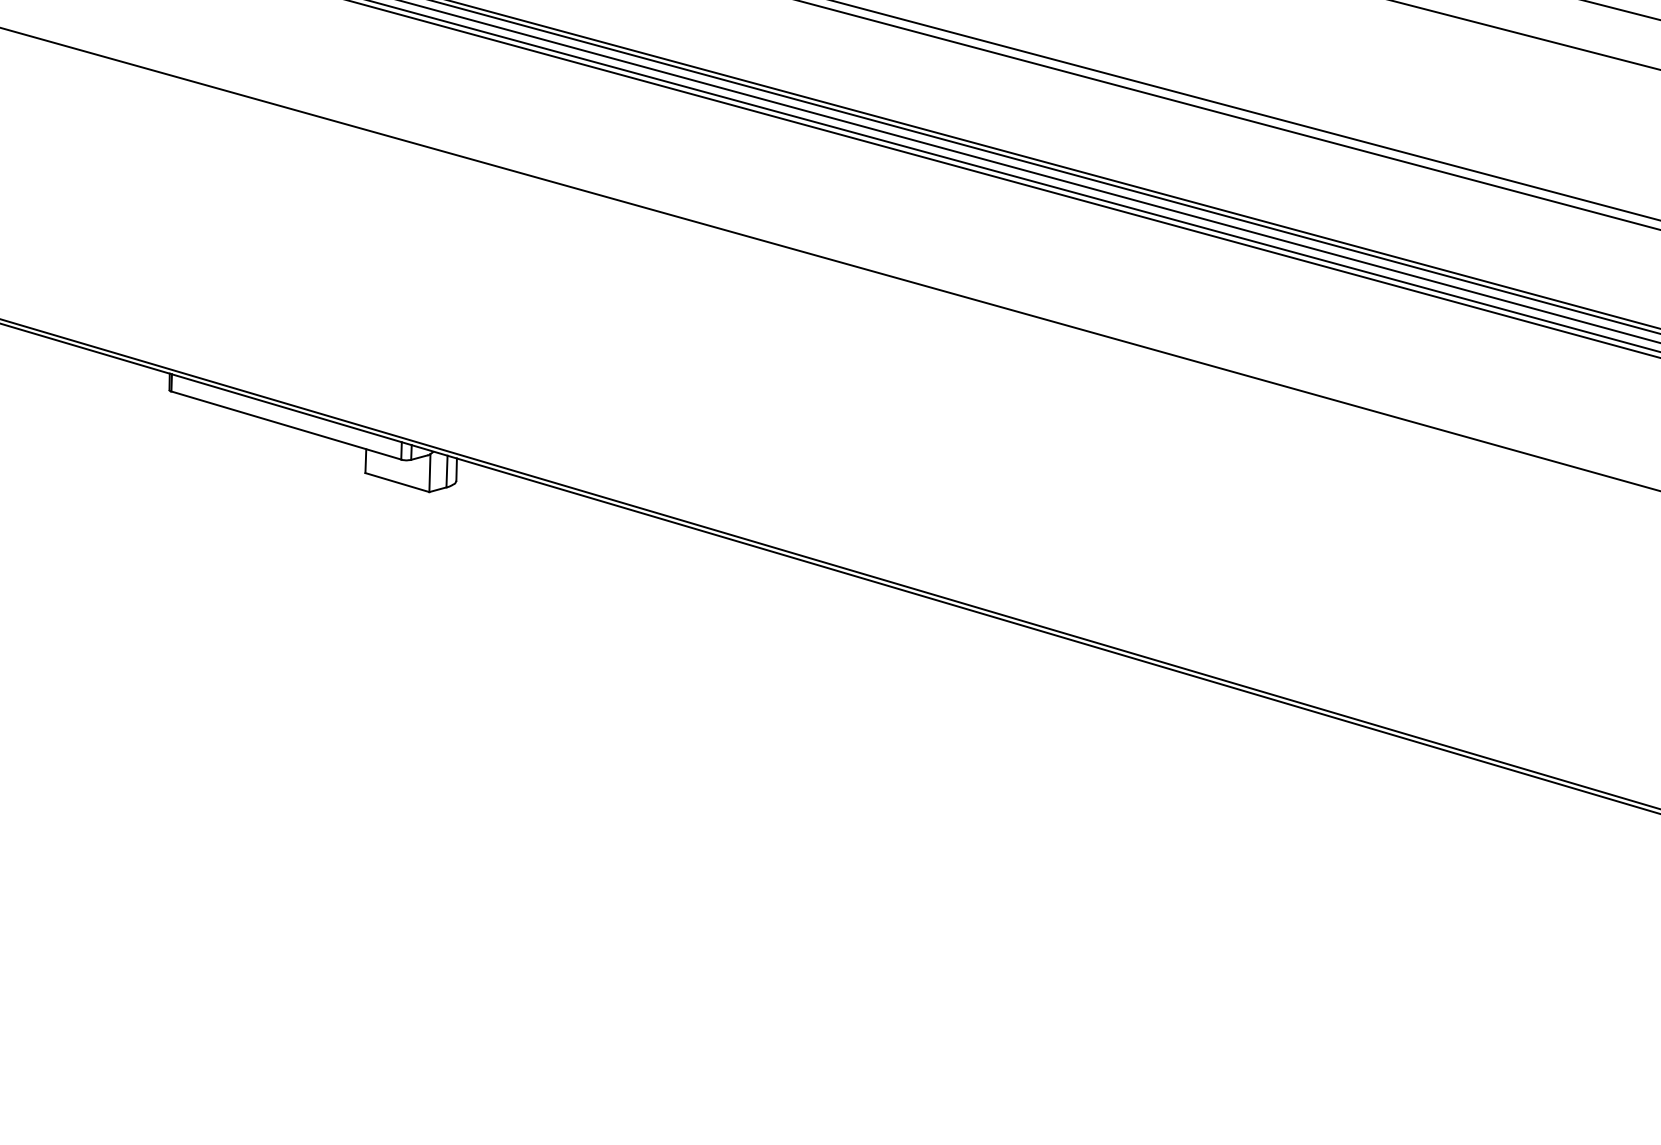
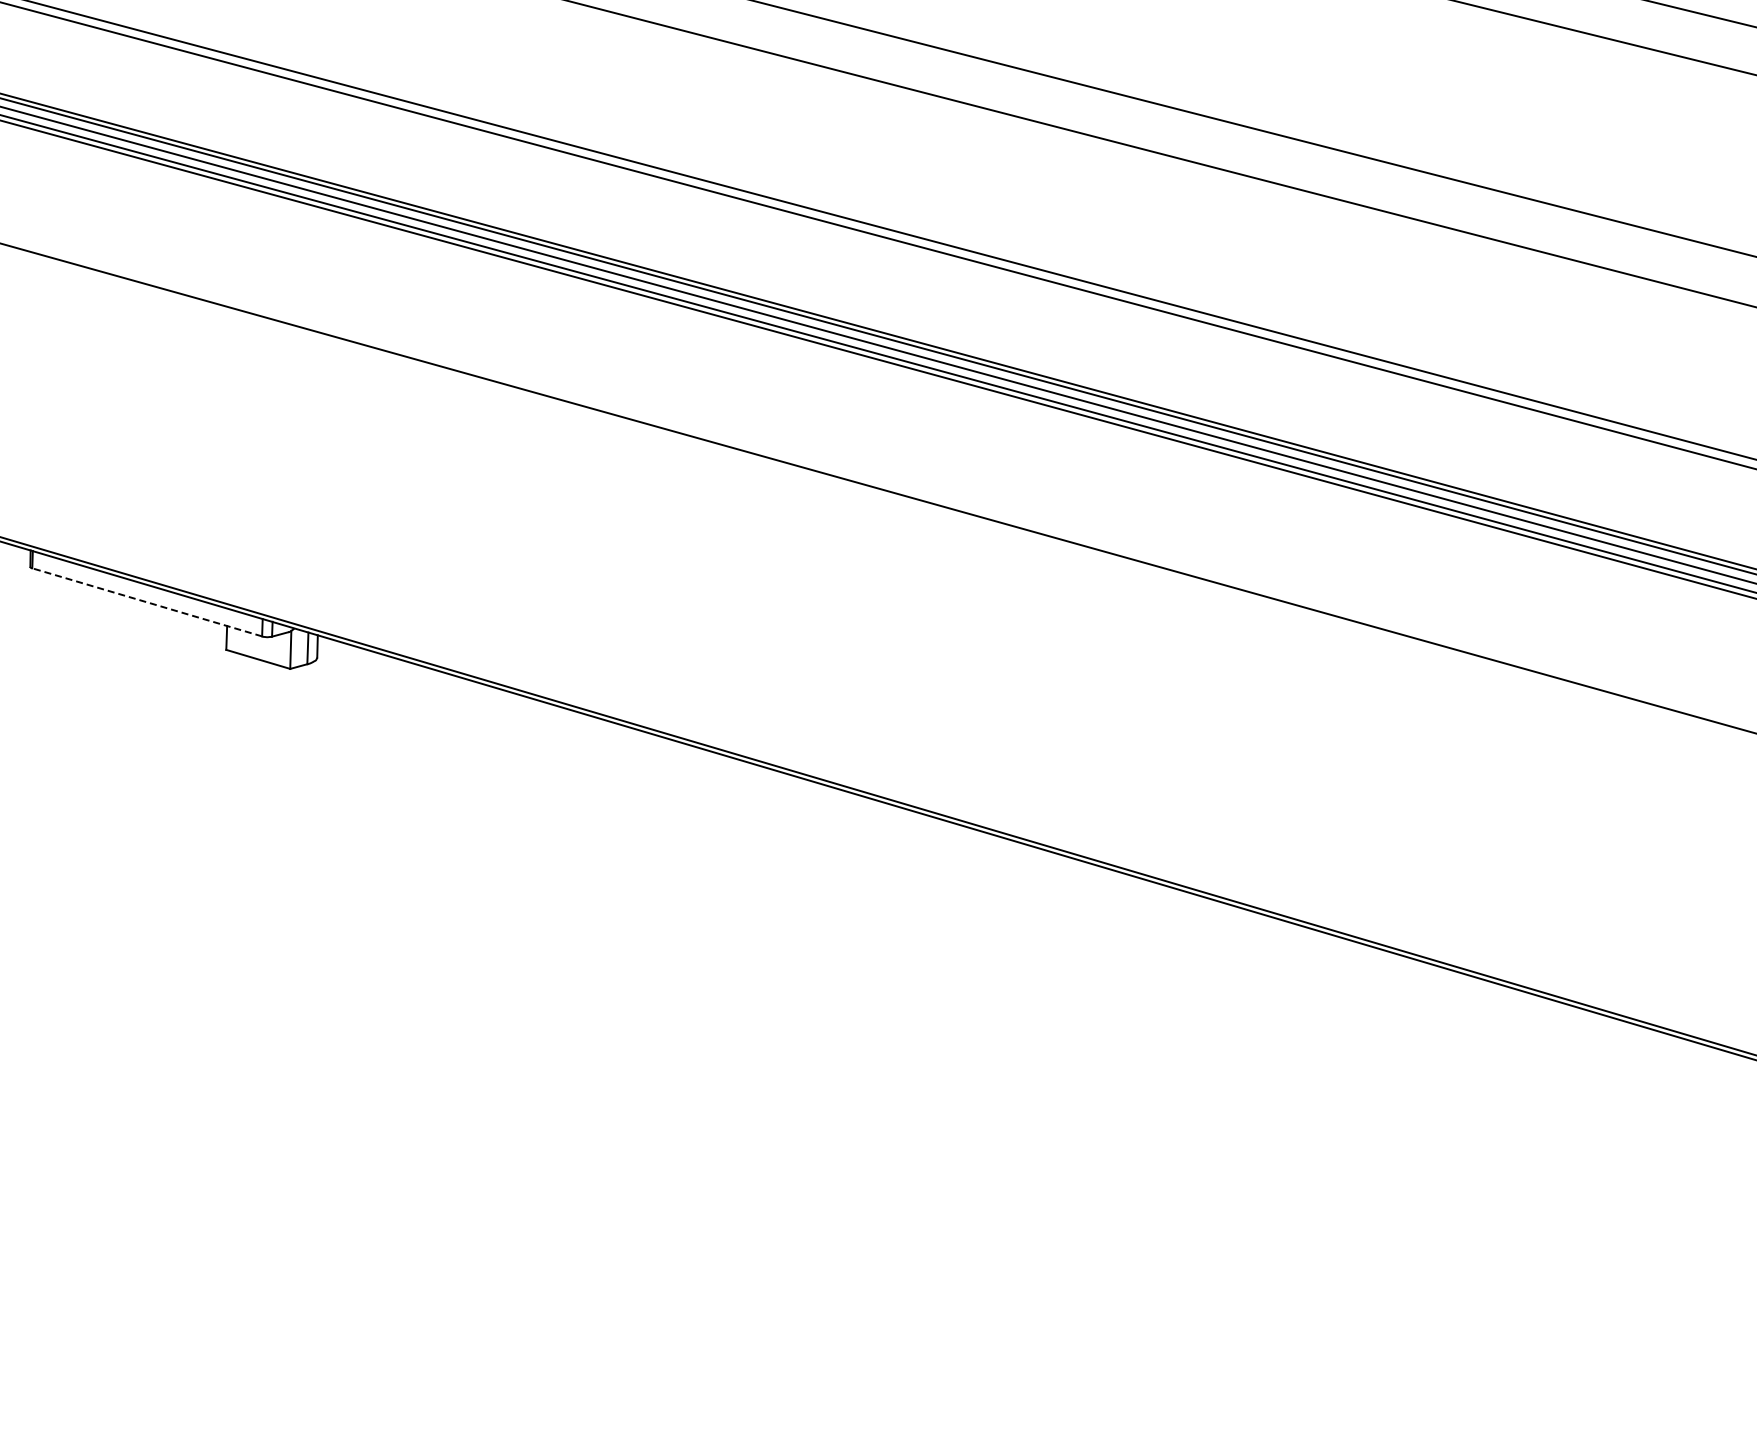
line: (286, 425) -> (147, 602), solid -> dashed

